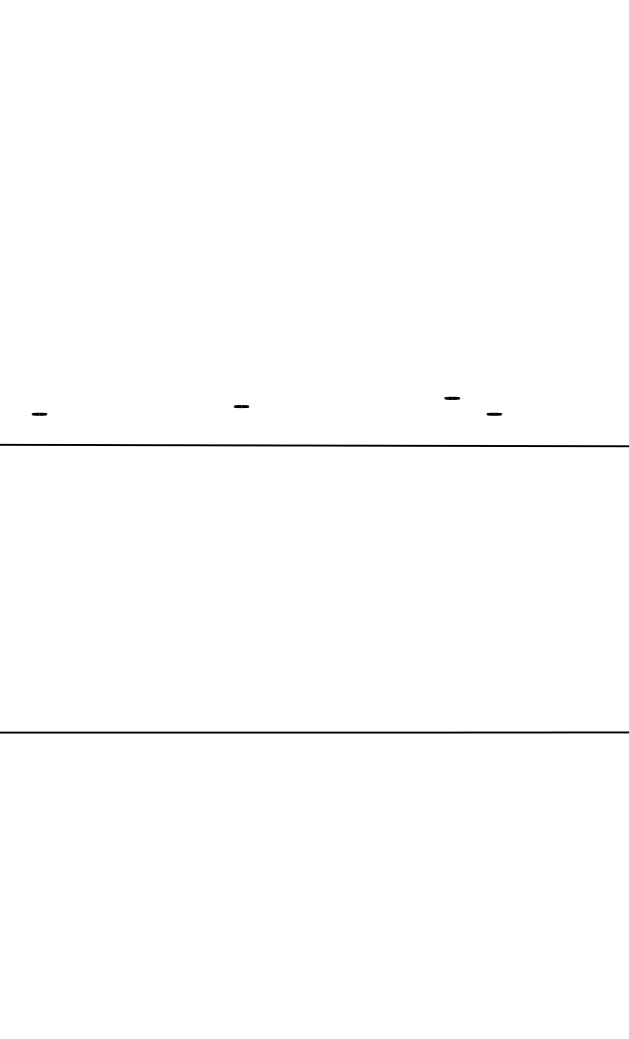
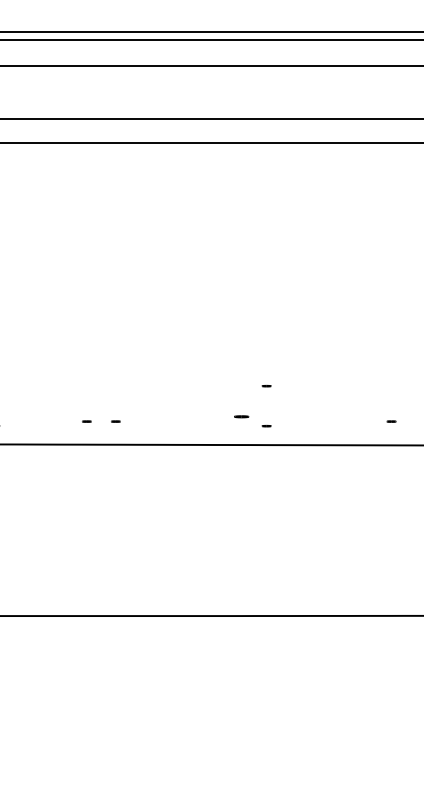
part: (494, 347) -> (266, 386), added
part: (452, 398) -> (241, 416), size x1.6
part: (192, 406) -> (86, 421), added

